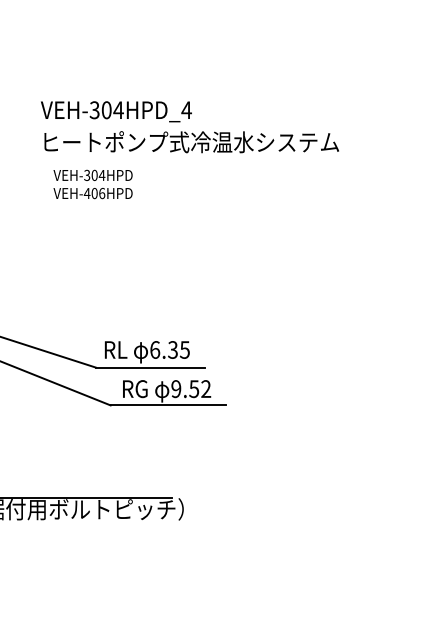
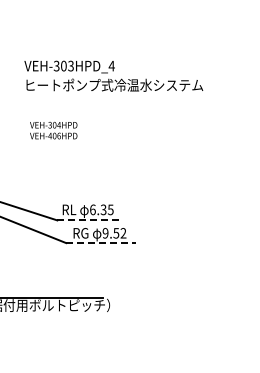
text: (117, 109) -> (70, 65), VEH-304HPD_4 -> VEH-303HPD_4
text: (92, 184) -> (53, 130), moved
line: (151, 367) -> (90, 220), solid -> dashed
line: (167, 406) -> (100, 243), solid -> dashed

